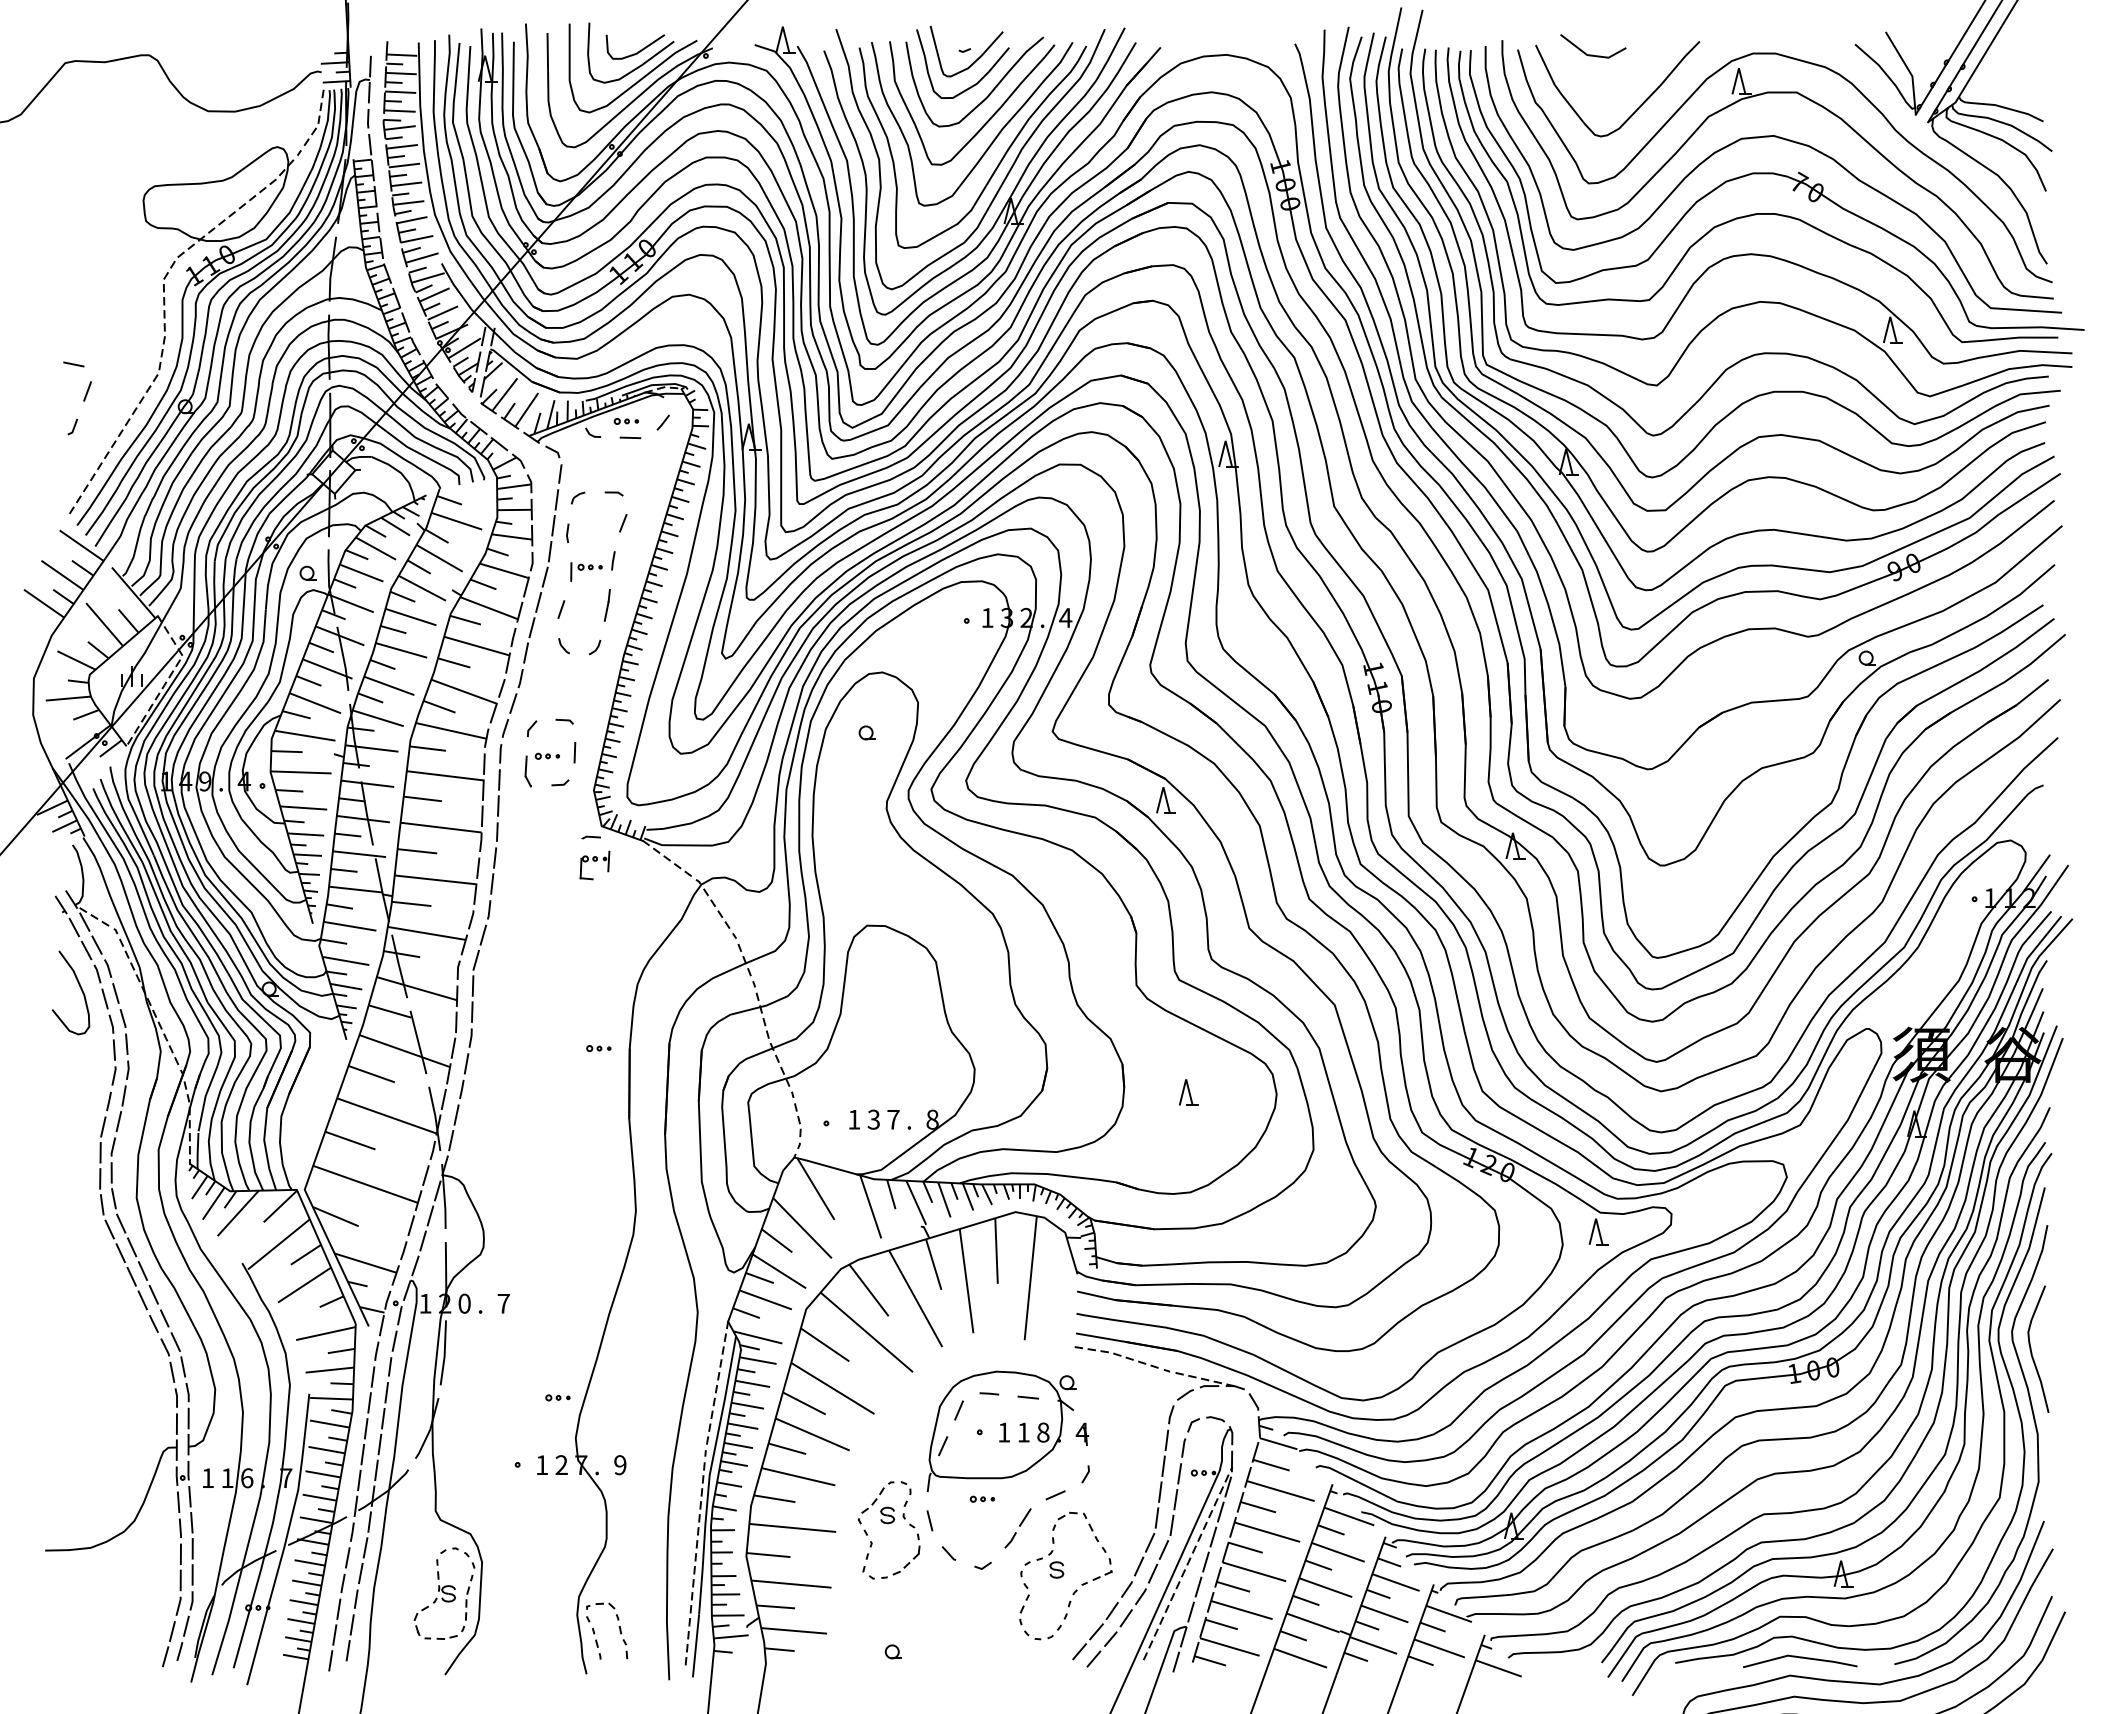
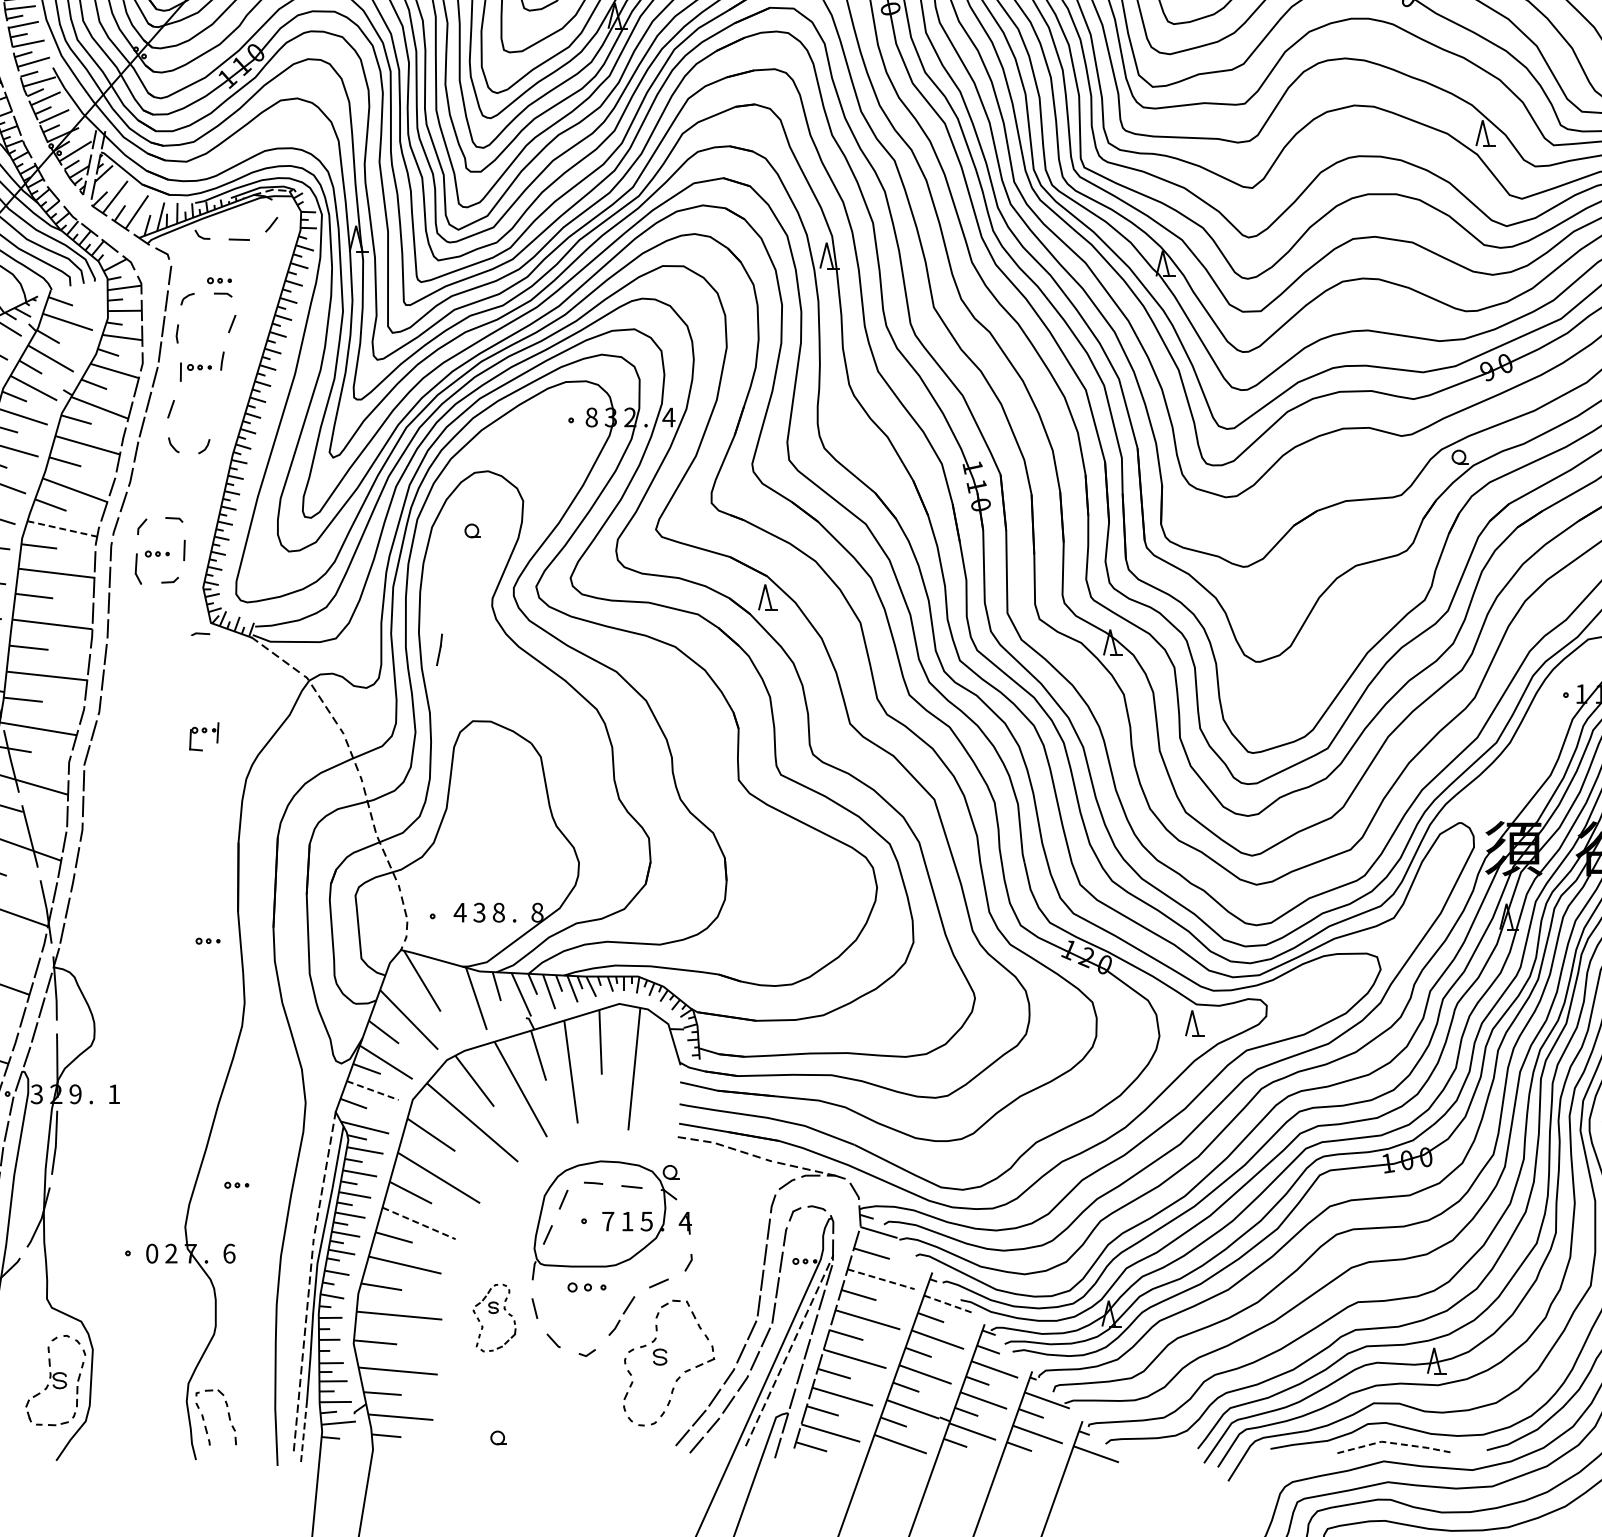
part: (625, 421) -> (218, 280), moved
line: (607, 605) -> (439, 649), moved
text: (987, 618) -> (591, 418), 1 -> 8
line: (451, 731) -> (62, 529), solid -> dashed
part: (594, 865) -> (203, 736), moved
part: (598, 1048) -> (207, 941), moved
part: (1188, 1092) -> (790, 885), removed
text: (853, 1119) -> (459, 912), 1 -> 4
text: (893, 1119) -> (498, 912), 7 -> 8
line: (765, 1299) -> (372, 1090), solid -> dashed
text: (425, 1303) -> (36, 1094), 1 -> 3
text: (464, 1303) -> (75, 1094), 0 -> 9
text: (503, 1303) -> (113, 1094), 7 -> 1
part: (557, 1397) -> (236, 1184), moved
text: (1004, 1432) -> (608, 1221), 1 -> 7
text: (1043, 1432) -> (646, 1221), 8 -> 5
line: (813, 1434) -> (419, 1223), solid -> dashed
text: (542, 1465) -> (152, 1254), 1 -> 0
text: (620, 1465) -> (229, 1254), 9 -> 6
line: (1281, 1491) -> (881, 1279), solid -> dashed
part: (981, 1498) -> (585, 1286), size x1.6
line: (1349, 1516) -> (948, 1304), solid -> dashed
part: (888, 1530) -> (493, 1318), size x0.7
line: (696, 1645) -> (304, 1431), solid -> dashed
line: (1800, 1657) -> (1394, 1443), solid -> dashed

